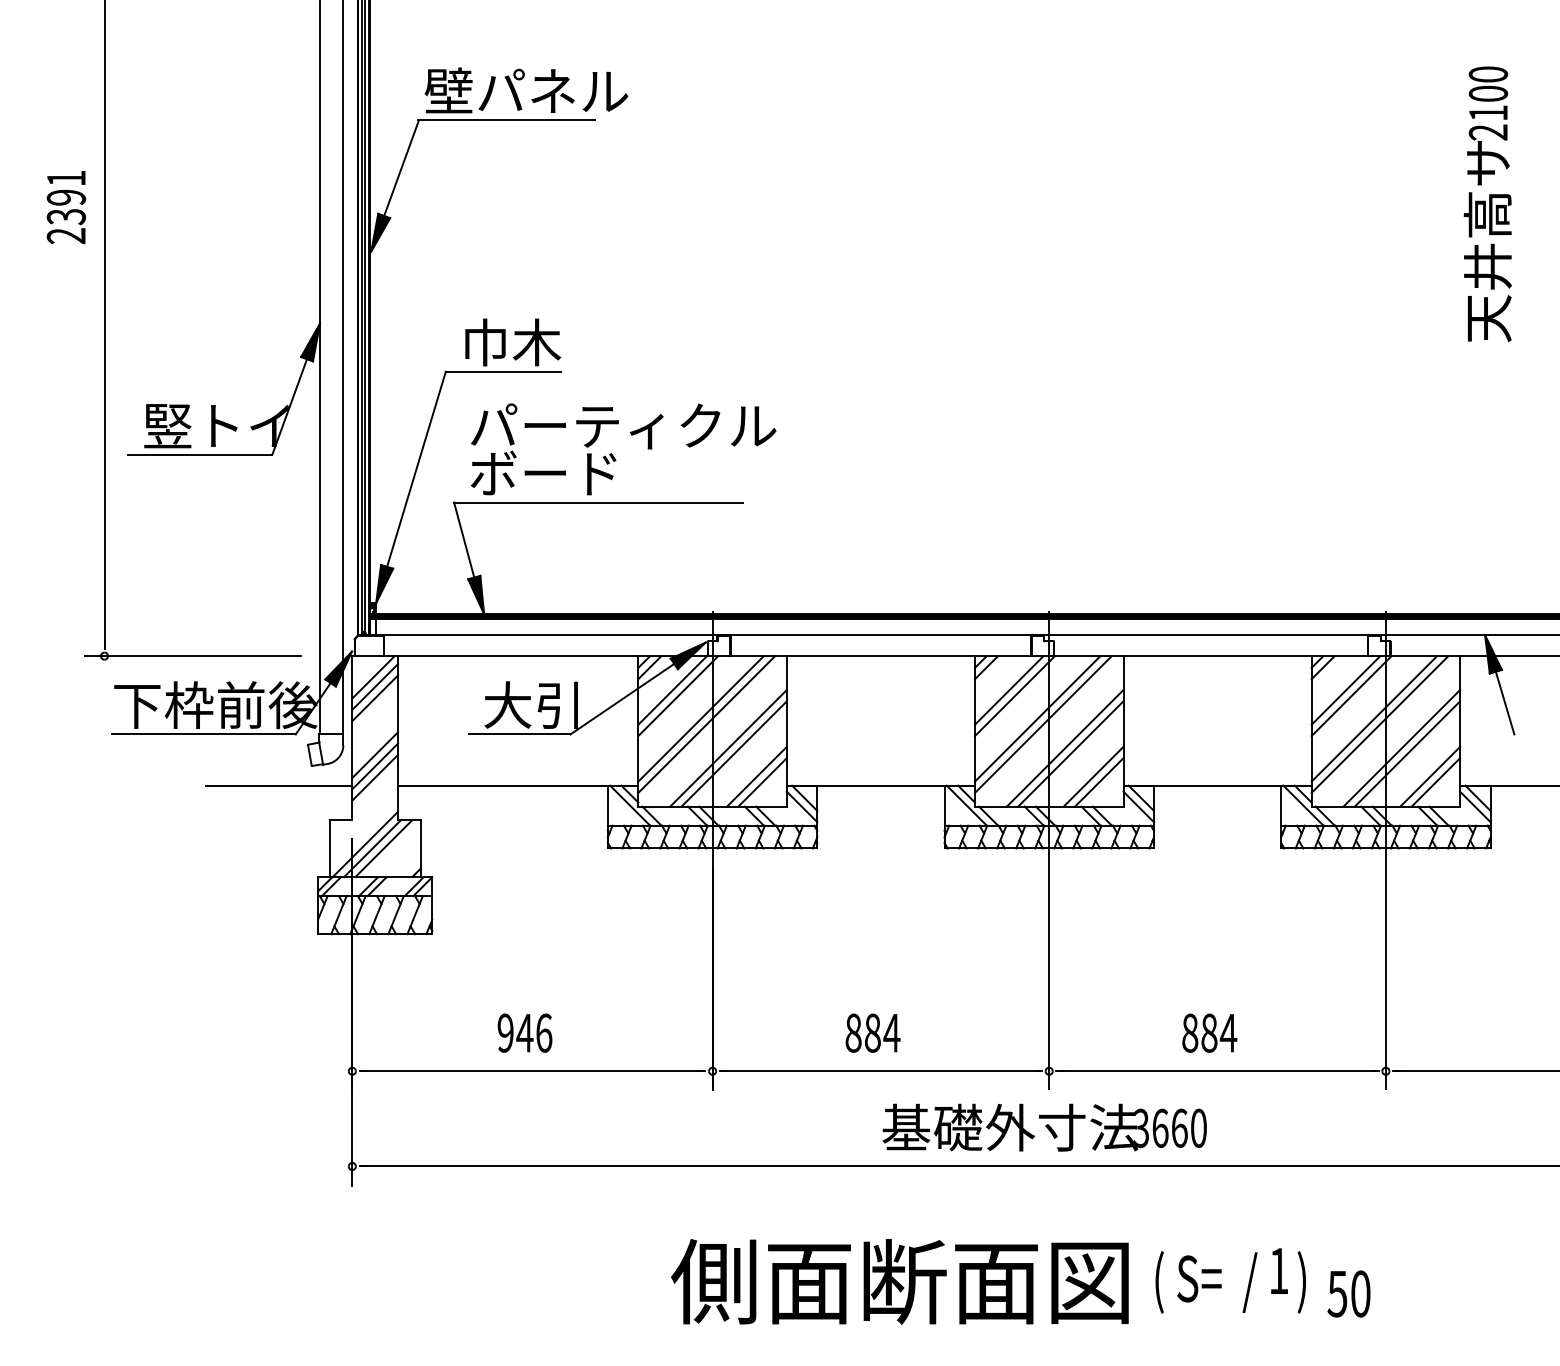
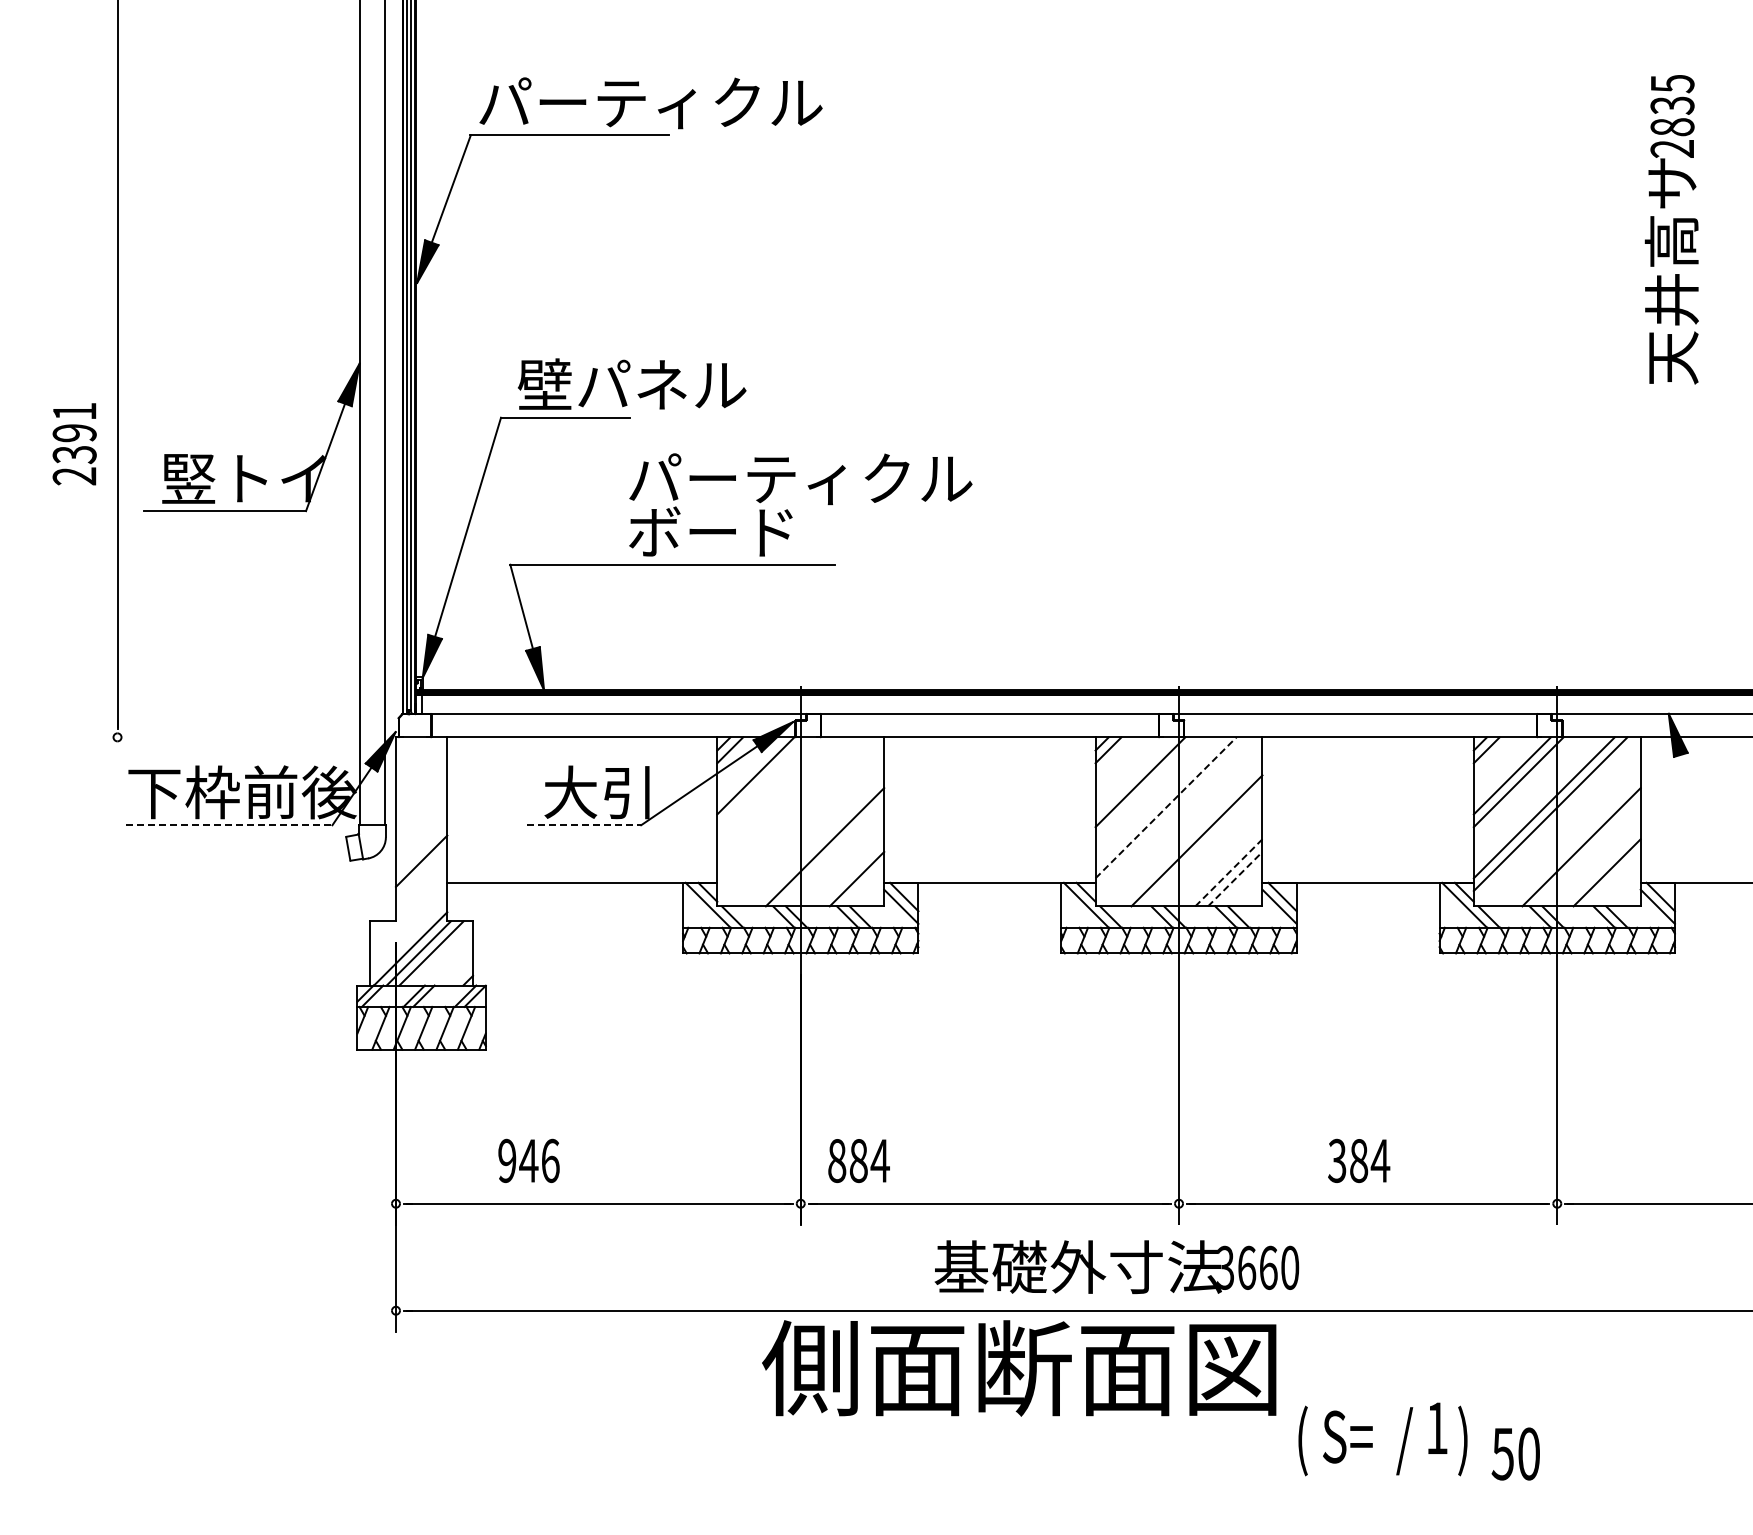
text: (577, 91) -> (649, 102), 壁パネル -> パーティクル
text: (1488, 93) -> (1672, 105), 2100 -> 2835
text: (66, 207) -> (74, 444), moved
text: (561, 342) -> (631, 384), 巾木 -> 壁パネル
text: (623, 448) -> (800, 504), moved
line: (193, 656) -> (217, 737), removed
line: (373, 676) -> (419, 760), removed
line: (375, 686) -> (421, 771), removed
line: (1008, 690) -> (1133, 775), removed
line: (678, 696) -> (762, 782), removed
line: (375, 698) -> (421, 784), removed
line: (1504, 702) -> (1690, 789), removed
line: (700, 718) -> (787, 807), removed
line: (1038, 718) -> (1166, 807), solid -> dashed
line: (706, 724) -> (793, 814), removed
line: (1043, 724) -> (1172, 814), removed
line: (204, 734) -> (229, 825), solid -> dashed
line: (520, 734) -> (584, 825), solid -> dashed
line: (728, 747) -> (818, 840), removed
line: (1401, 747) -> (1574, 840), removed
line: (1071, 754) -> (1203, 847), removed
line: (375, 755) -> (421, 848), removed
line: (756, 776) -> (850, 872), removed
line: (1094, 776) -> (1229, 872), solid -> dashed
line: (375, 777) -> (421, 873), removed
line: (1099, 781) -> (1235, 878), solid -> dashed
line: (1435, 781) -> (1613, 878), removed
line: (278, 785) -> (313, 882), removed
text: (524, 1032) -> (528, 1160), moved
text: (872, 1032) -> (858, 1160), moved
text: (1190, 1032) -> (1337, 1160), 884 -> 384
text: (1044, 1128) -> (1116, 1267), moved
text: (900, 1281) -> (1019, 1368), moved

